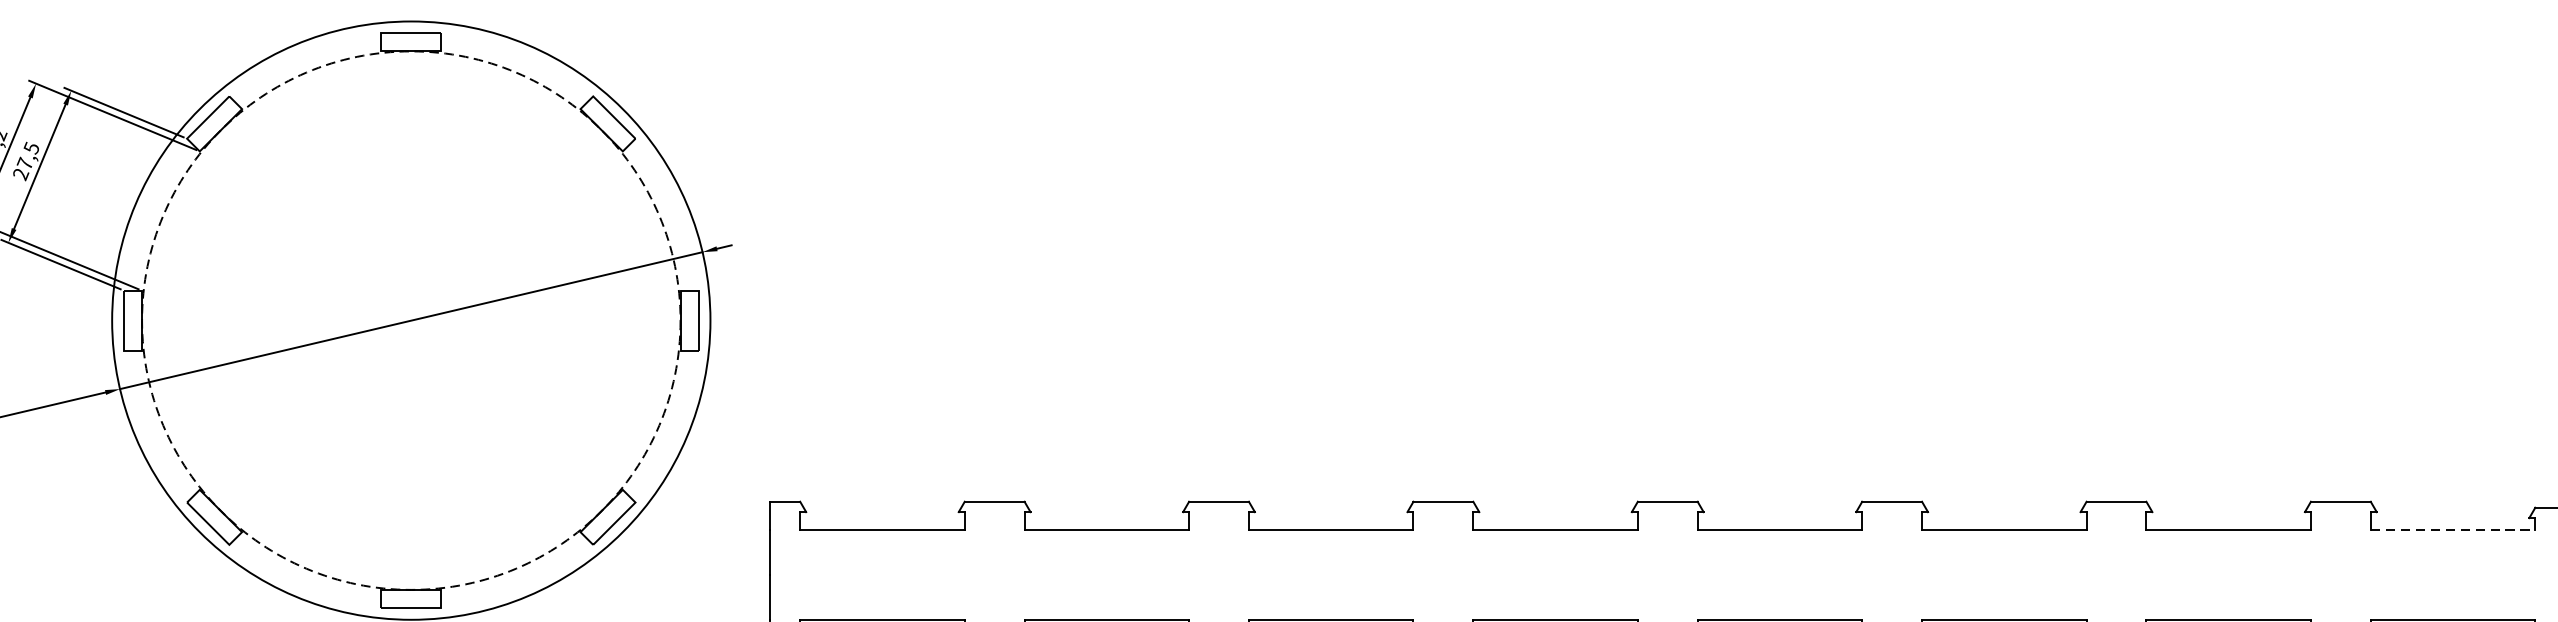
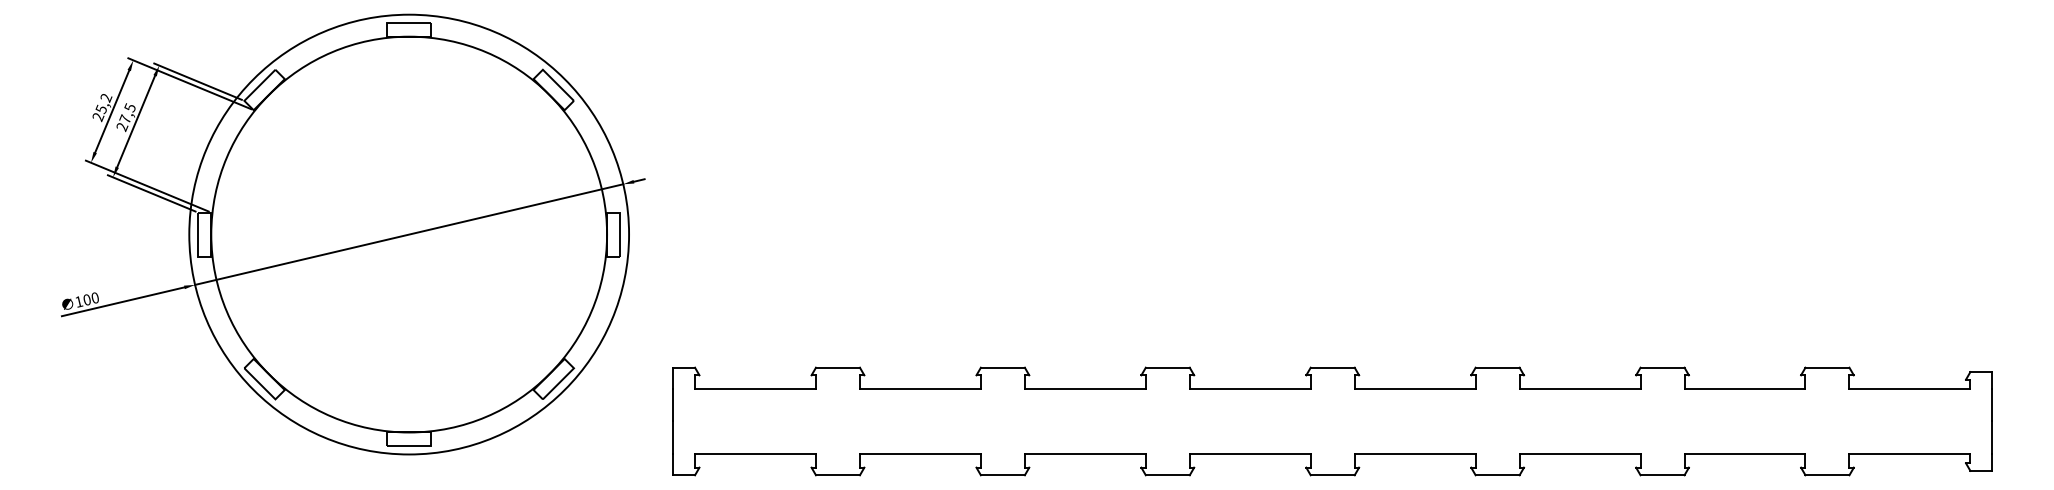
circle: (411, 320) -> (409, 234), dashed -> solid
line: (2453, 530) -> (1910, 388), dashed -> solid

